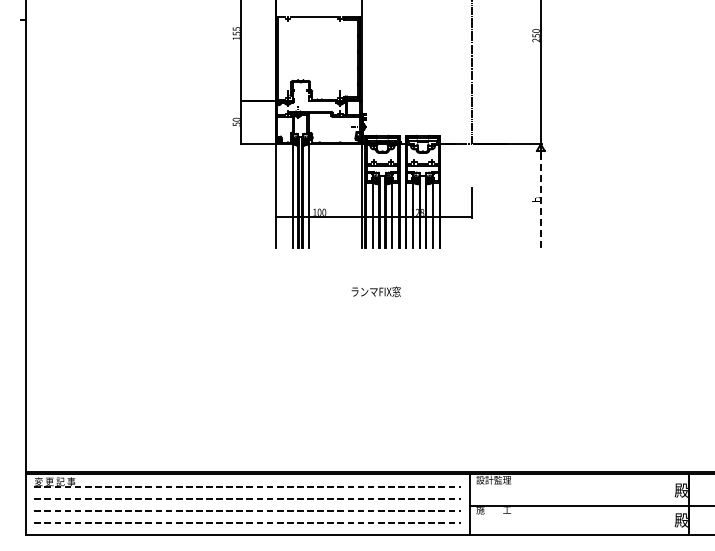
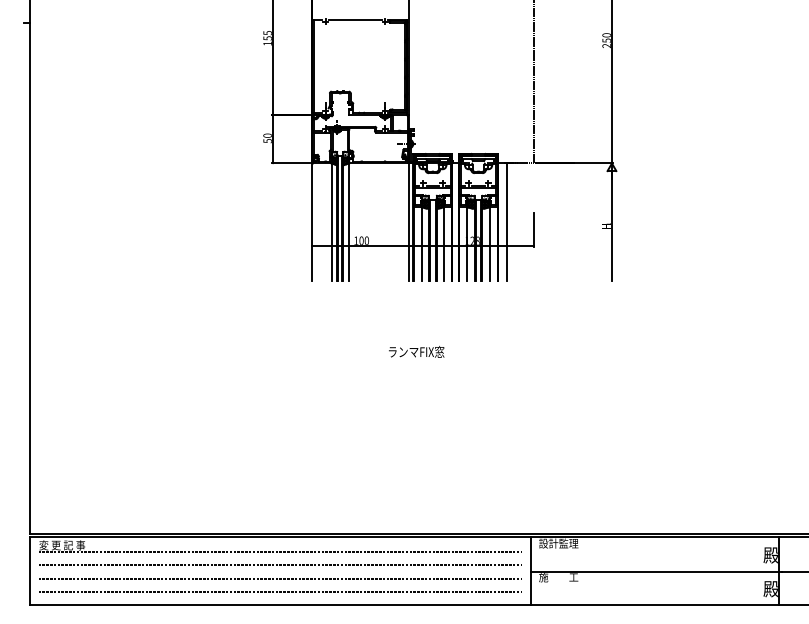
line: (447, 196) -> (506, 222), added
line: (540, 199) -> (611, 225), dashed -> solid
text: (375, 291) -> (415, 351), moved

